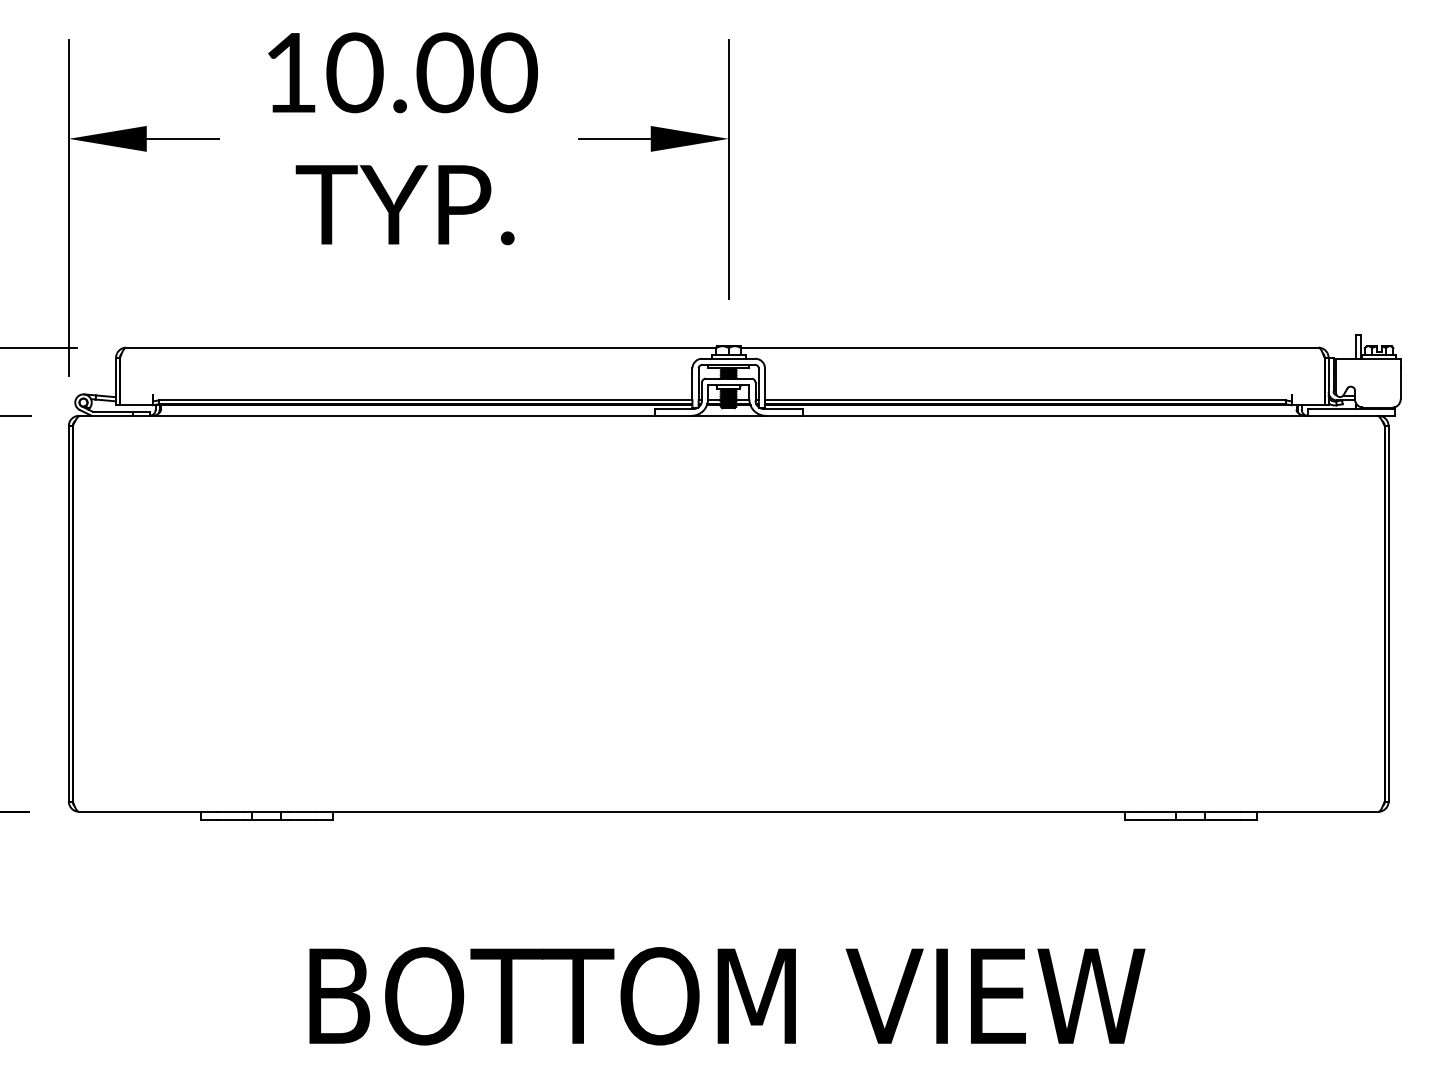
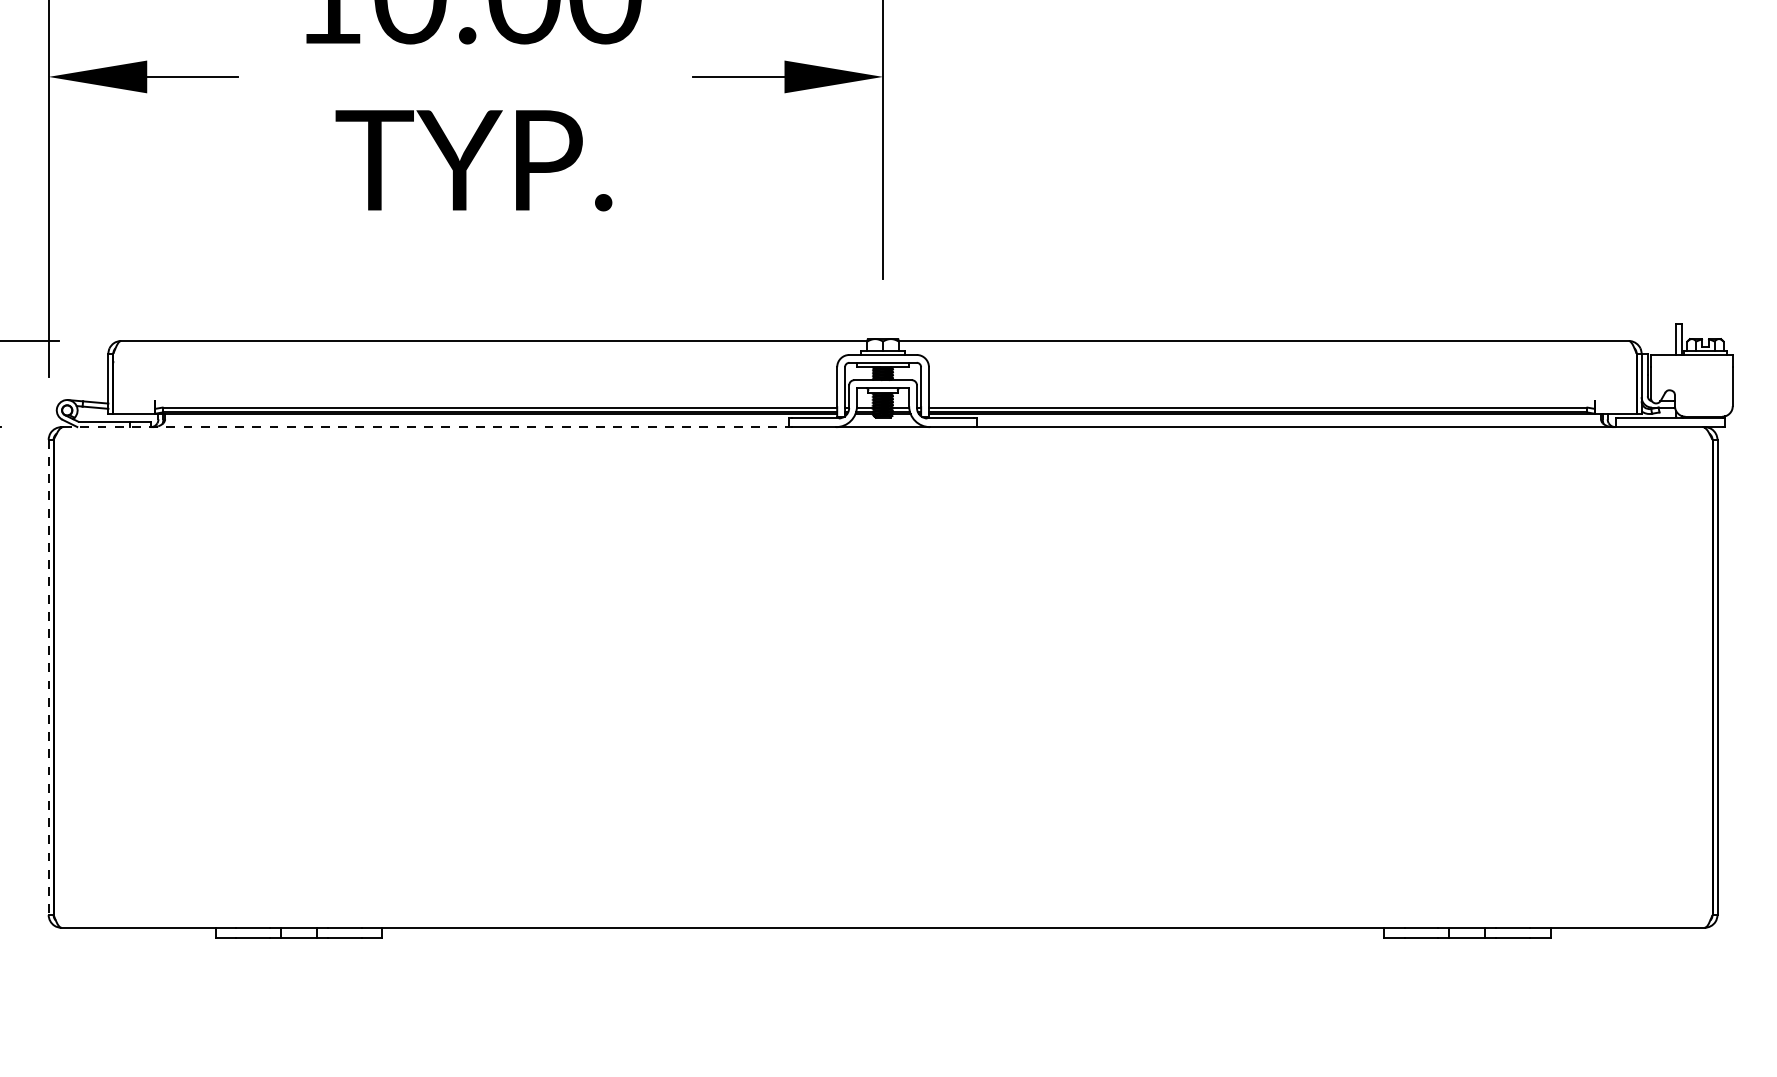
line: (367, 415) -> (426, 426), solid -> dashed
line: (68, 613) -> (48, 677), solid -> dashed

